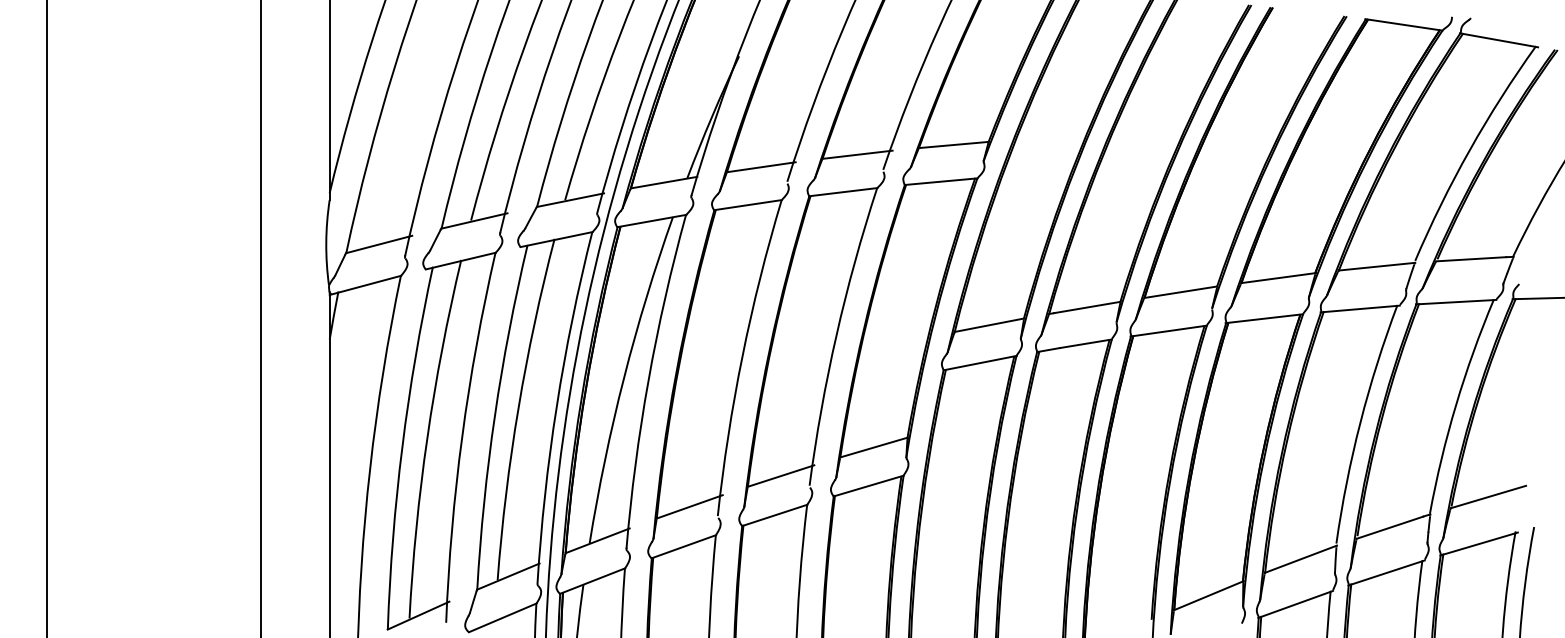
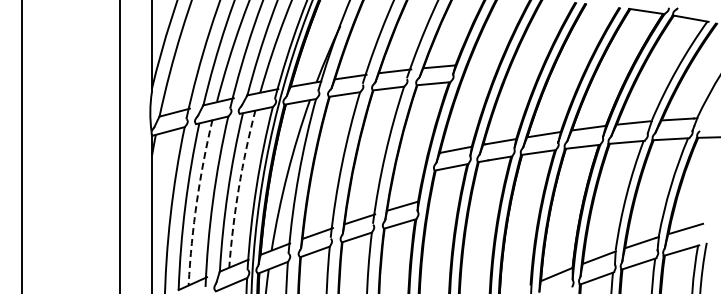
arc: (517, 409) -> (238, 188), solid -> dashed
arc: (426, 437) -> (196, 201), solid -> dashed

